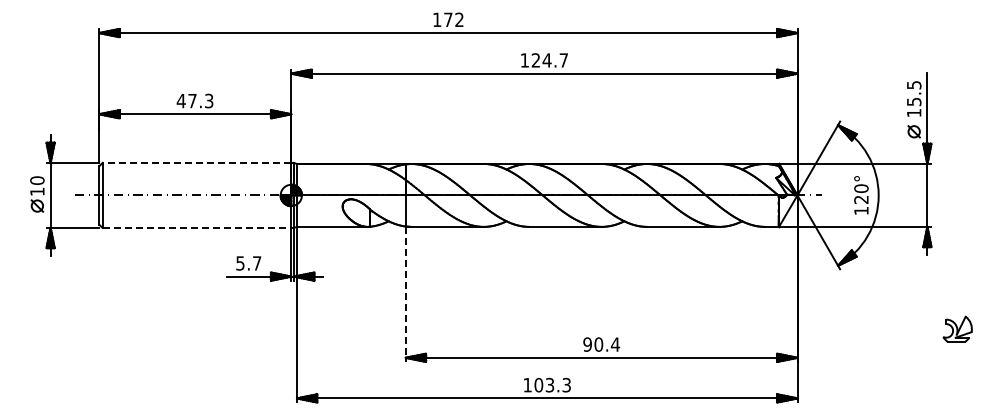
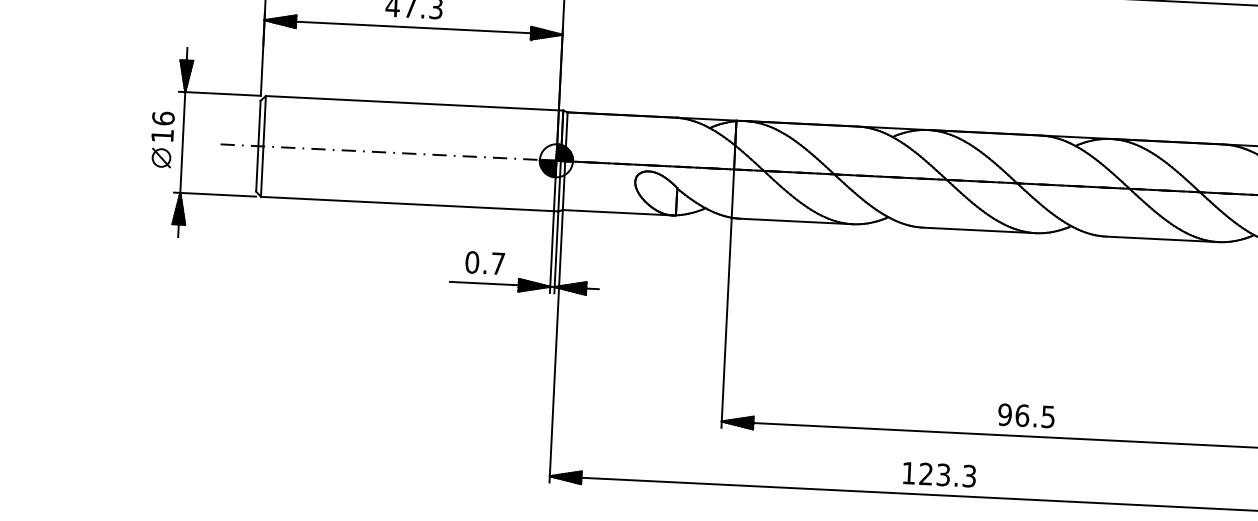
line: (196, 162) -> (411, 102), dashed -> solid
text: (37, 180) -> (163, 118), 10 -> 16
line: (197, 227) -> (408, 203), dashed -> solid
text: (240, 263) -> (472, 262), 5.7 -> 0.7
line: (405, 294) -> (726, 323), dashed -> solid
text: (607, 344) -> (1035, 416), 90.4 -> 96.5
text: (538, 385) -> (925, 474), 103.3 -> 123.3

